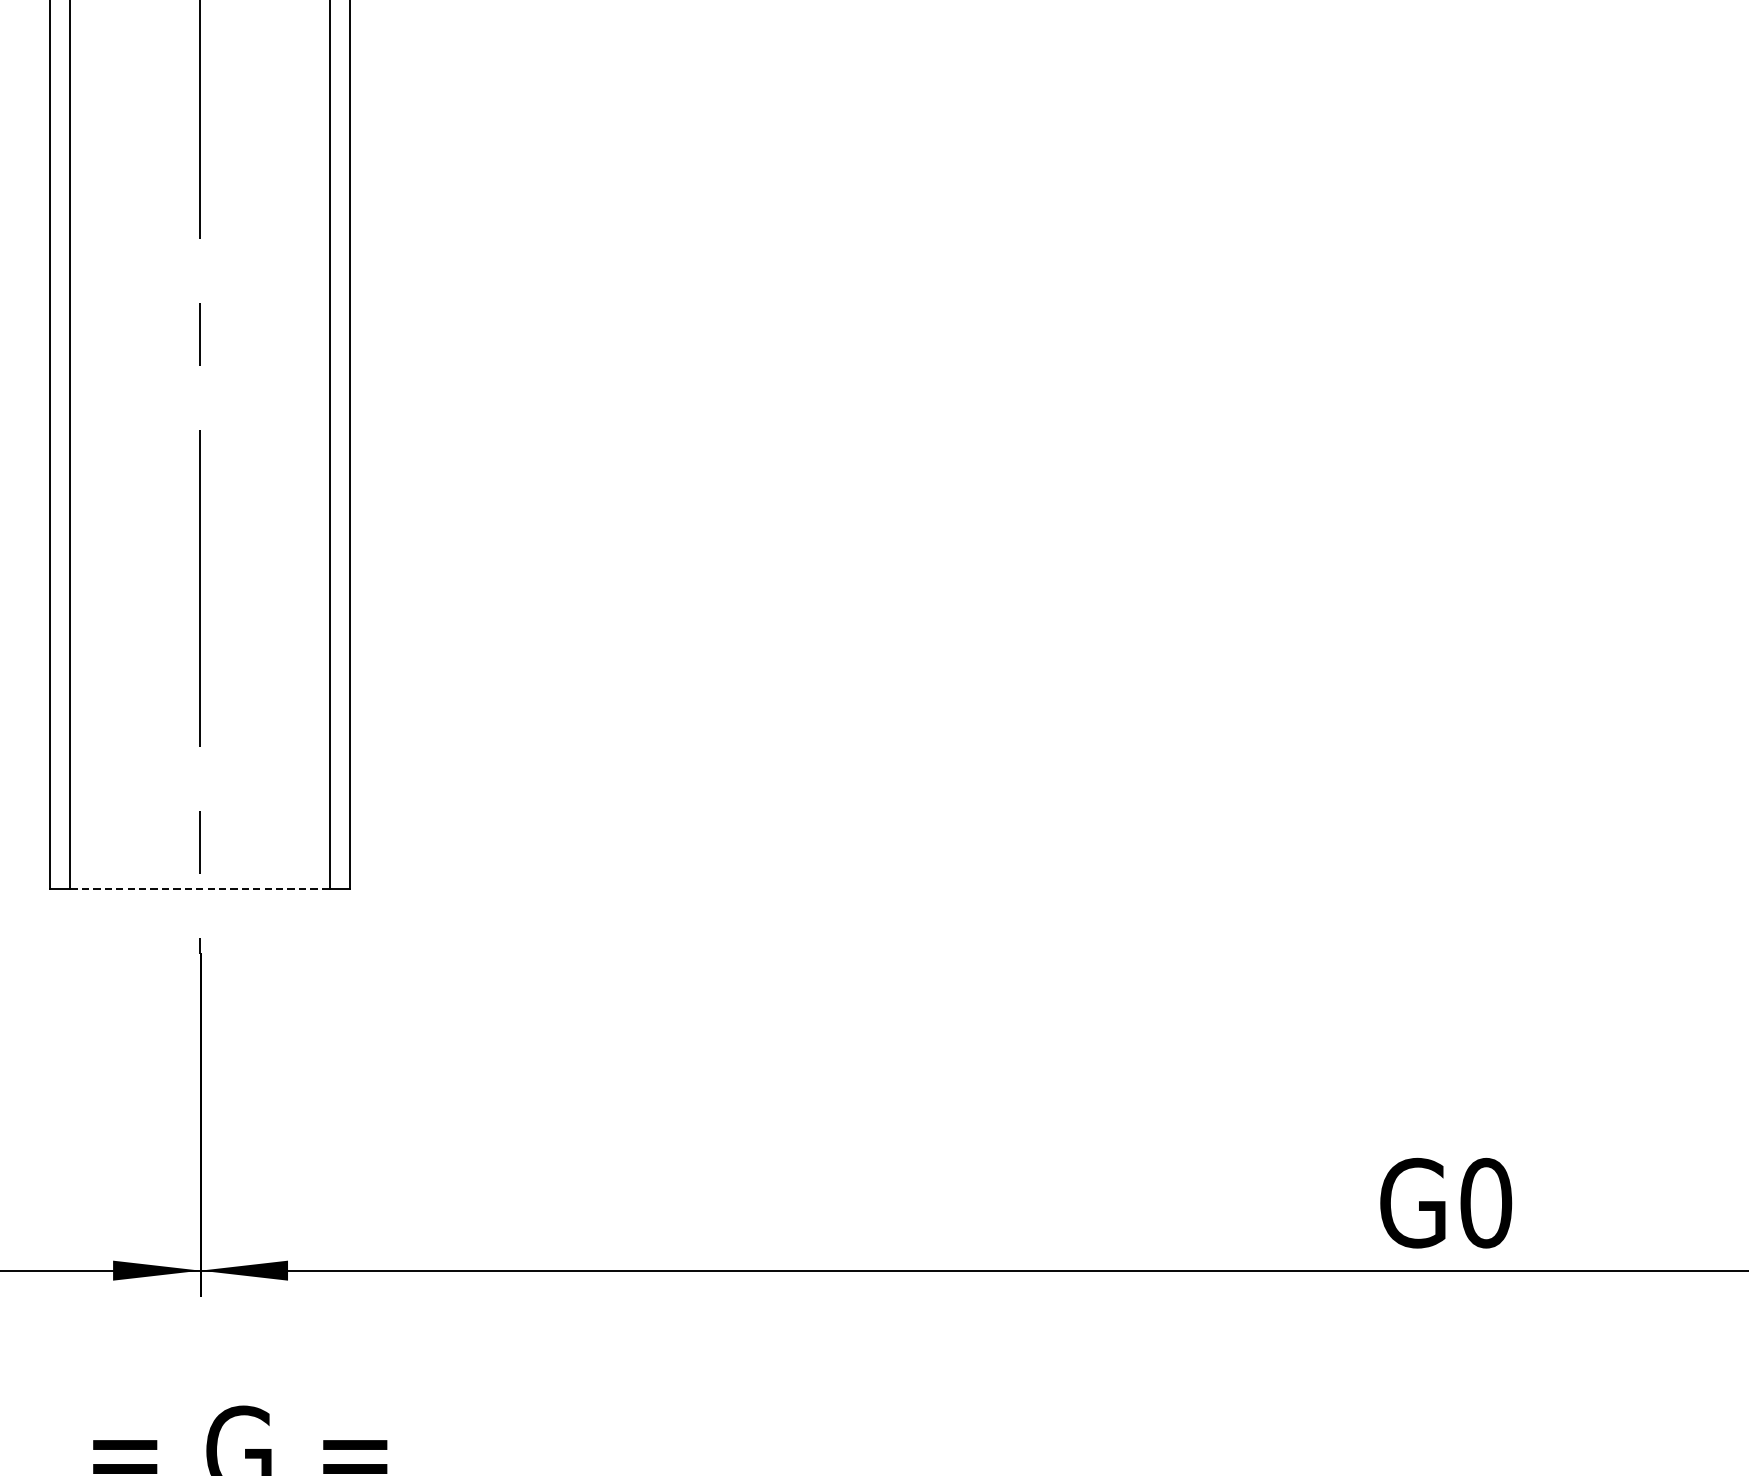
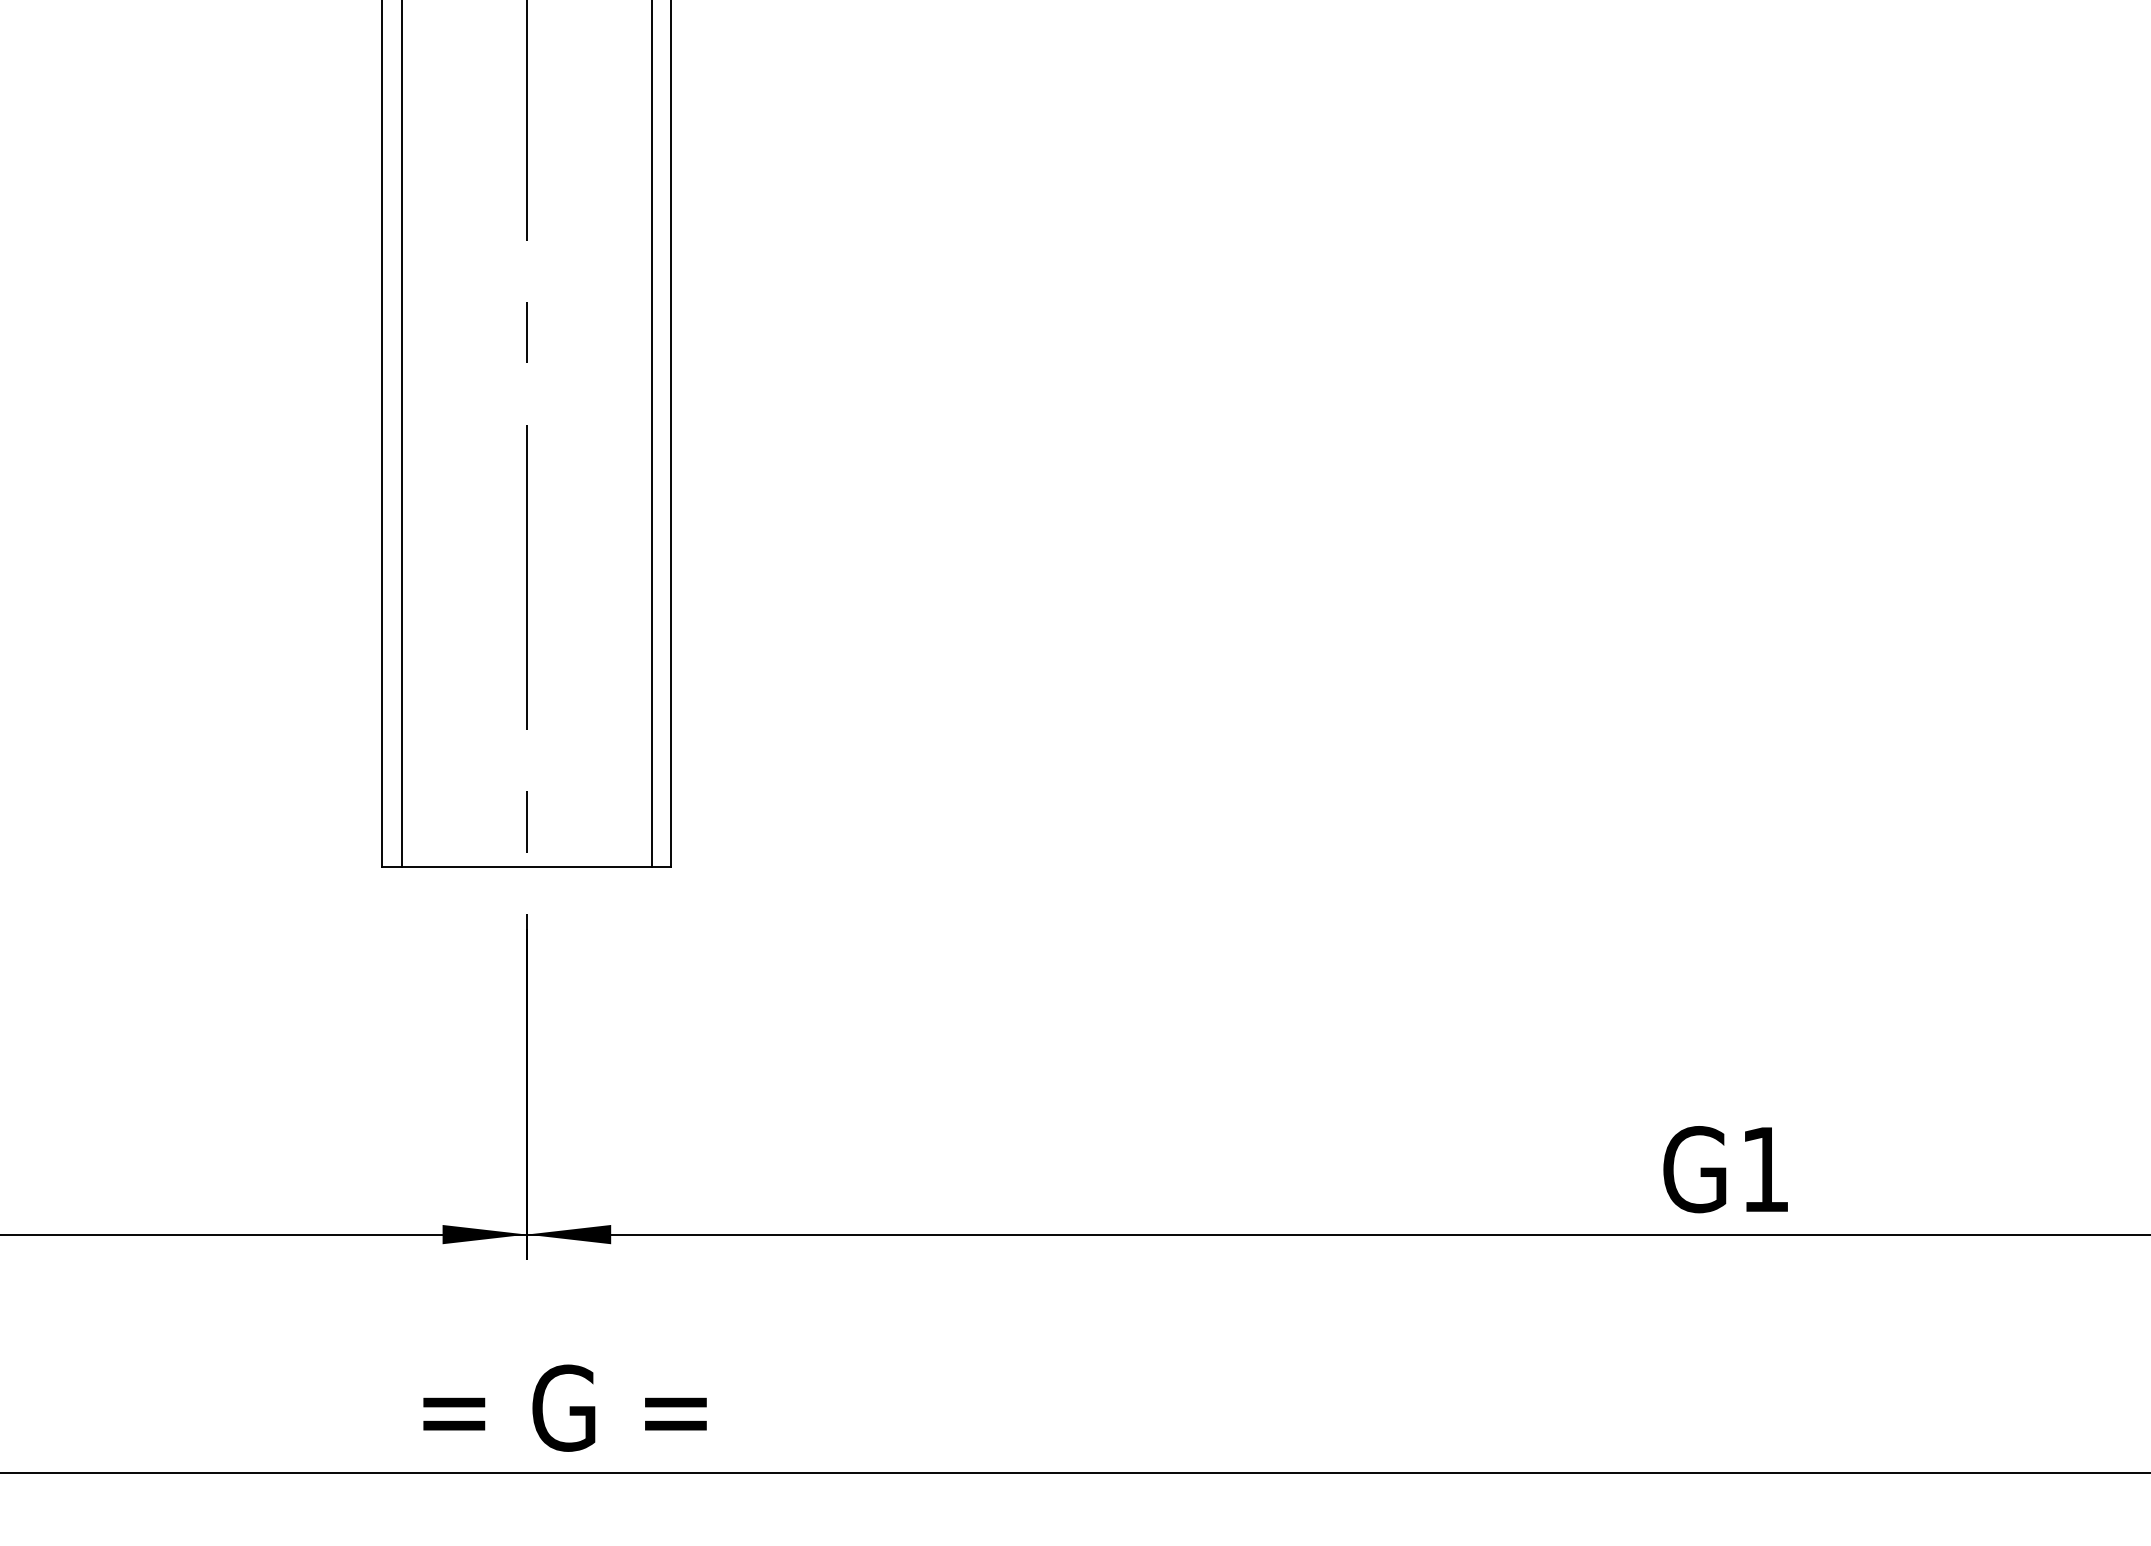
line: (201, 888) -> (527, 866), dashed -> solid
text: (1486, 1203) -> (1765, 1169), G0 -> G1

